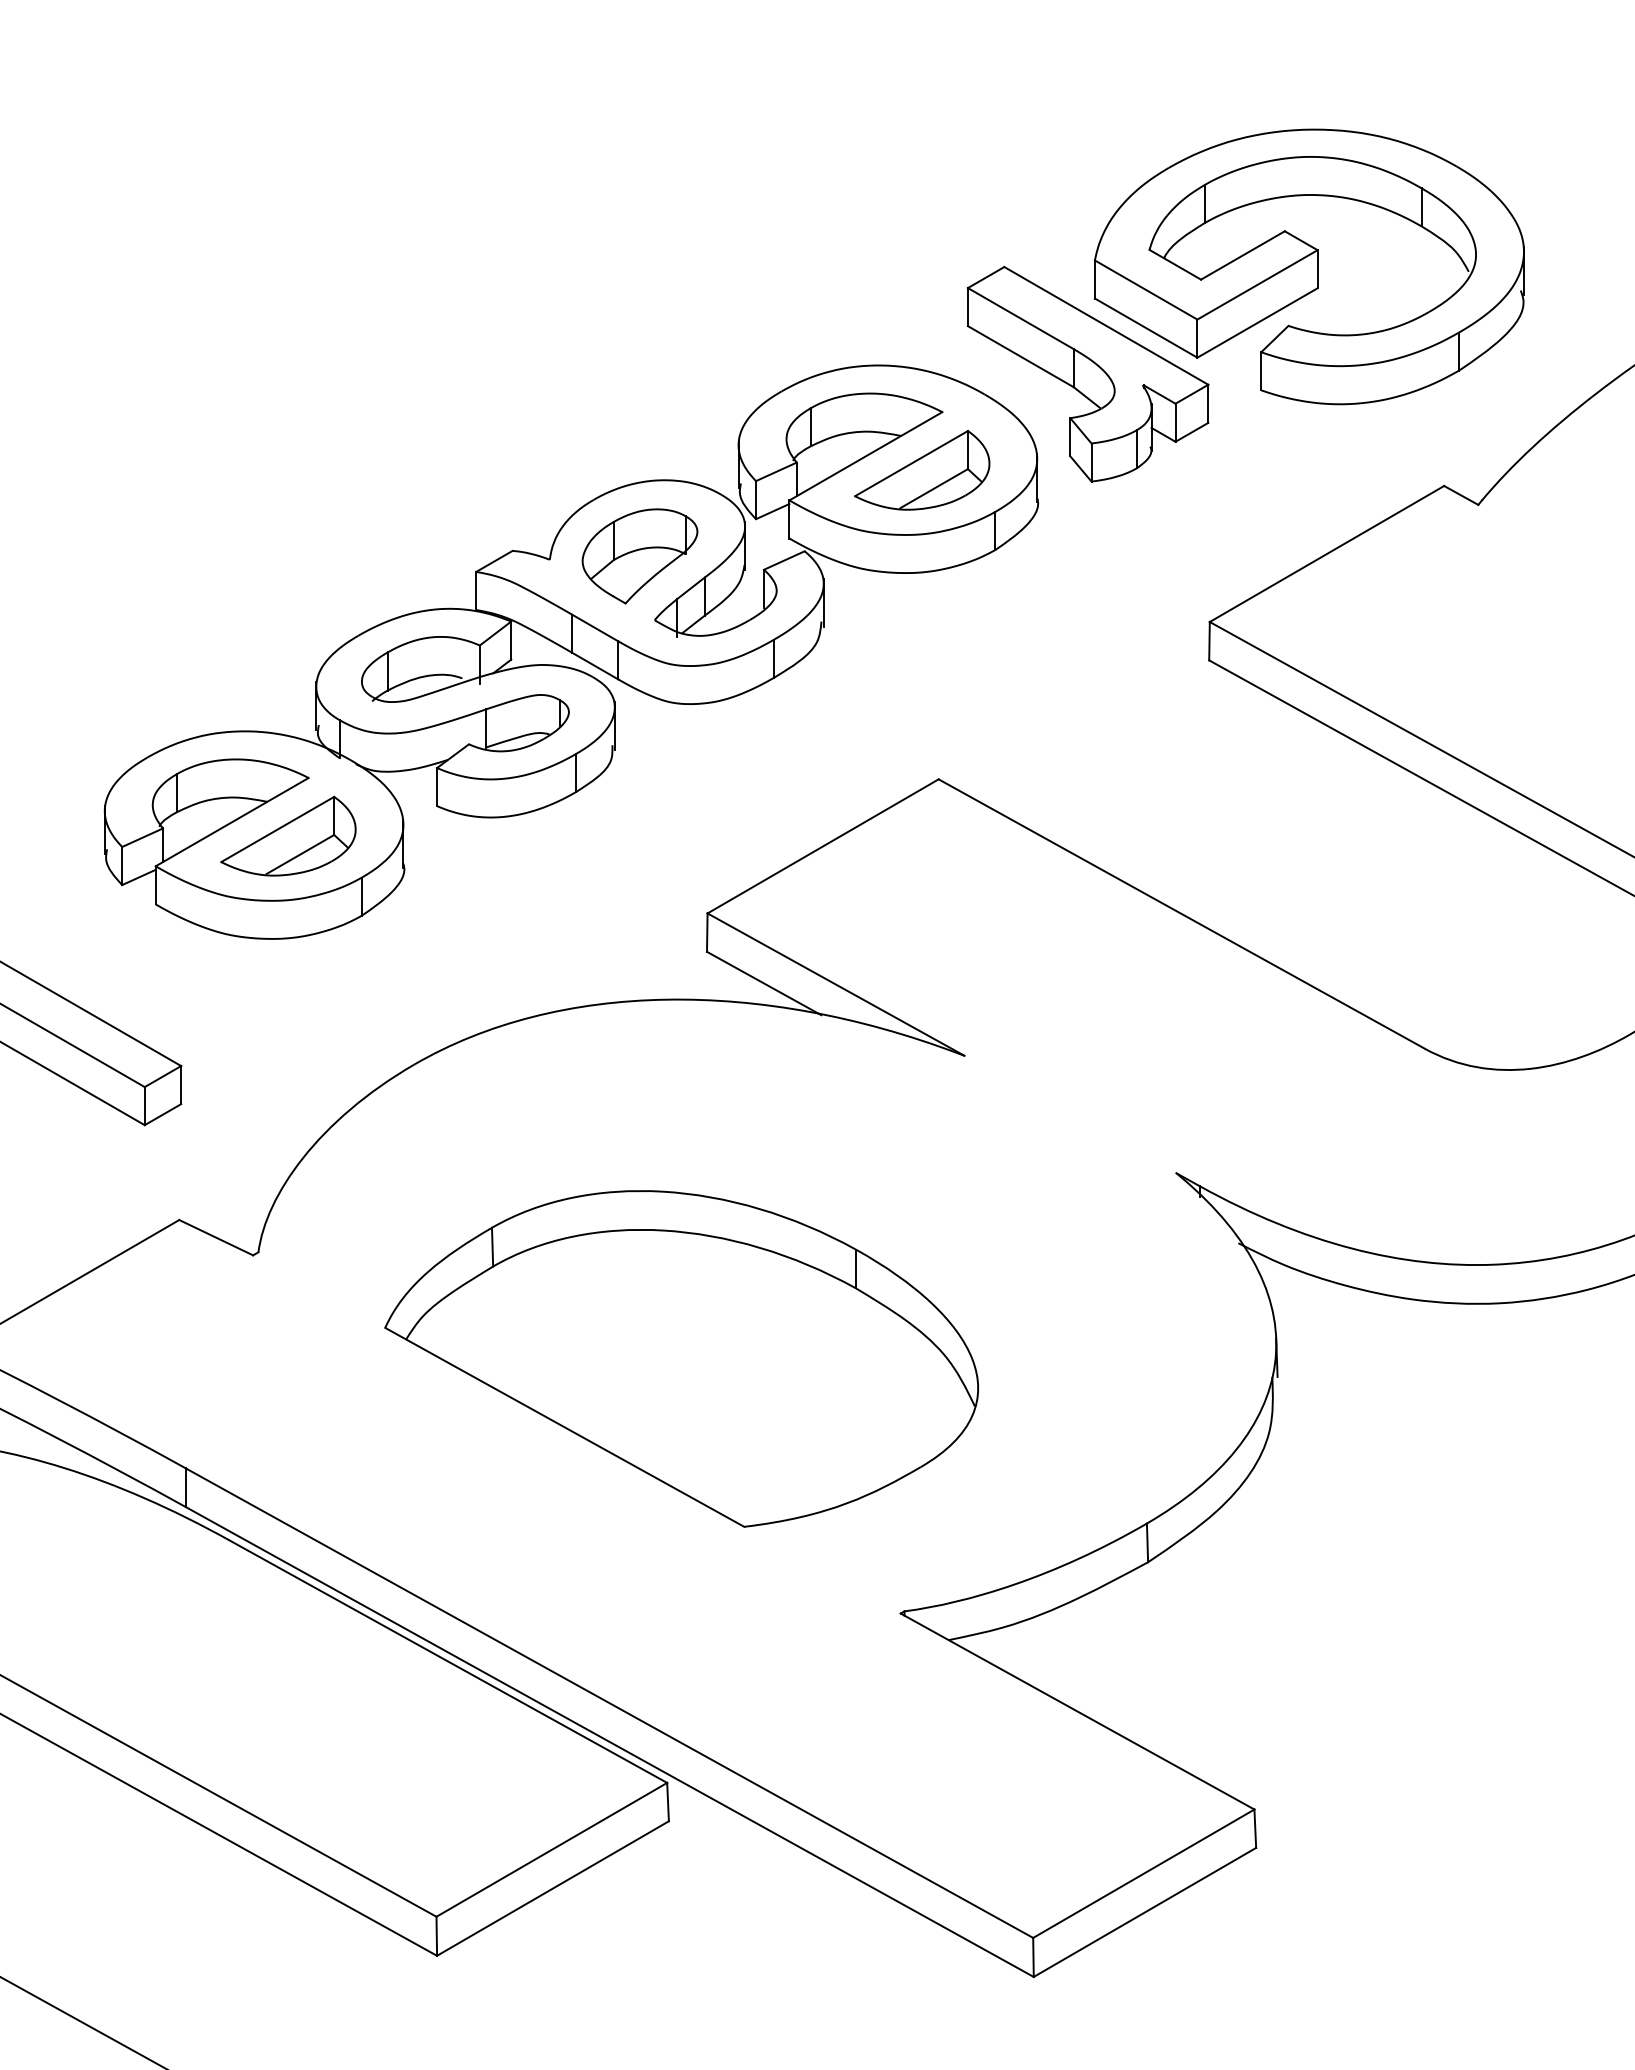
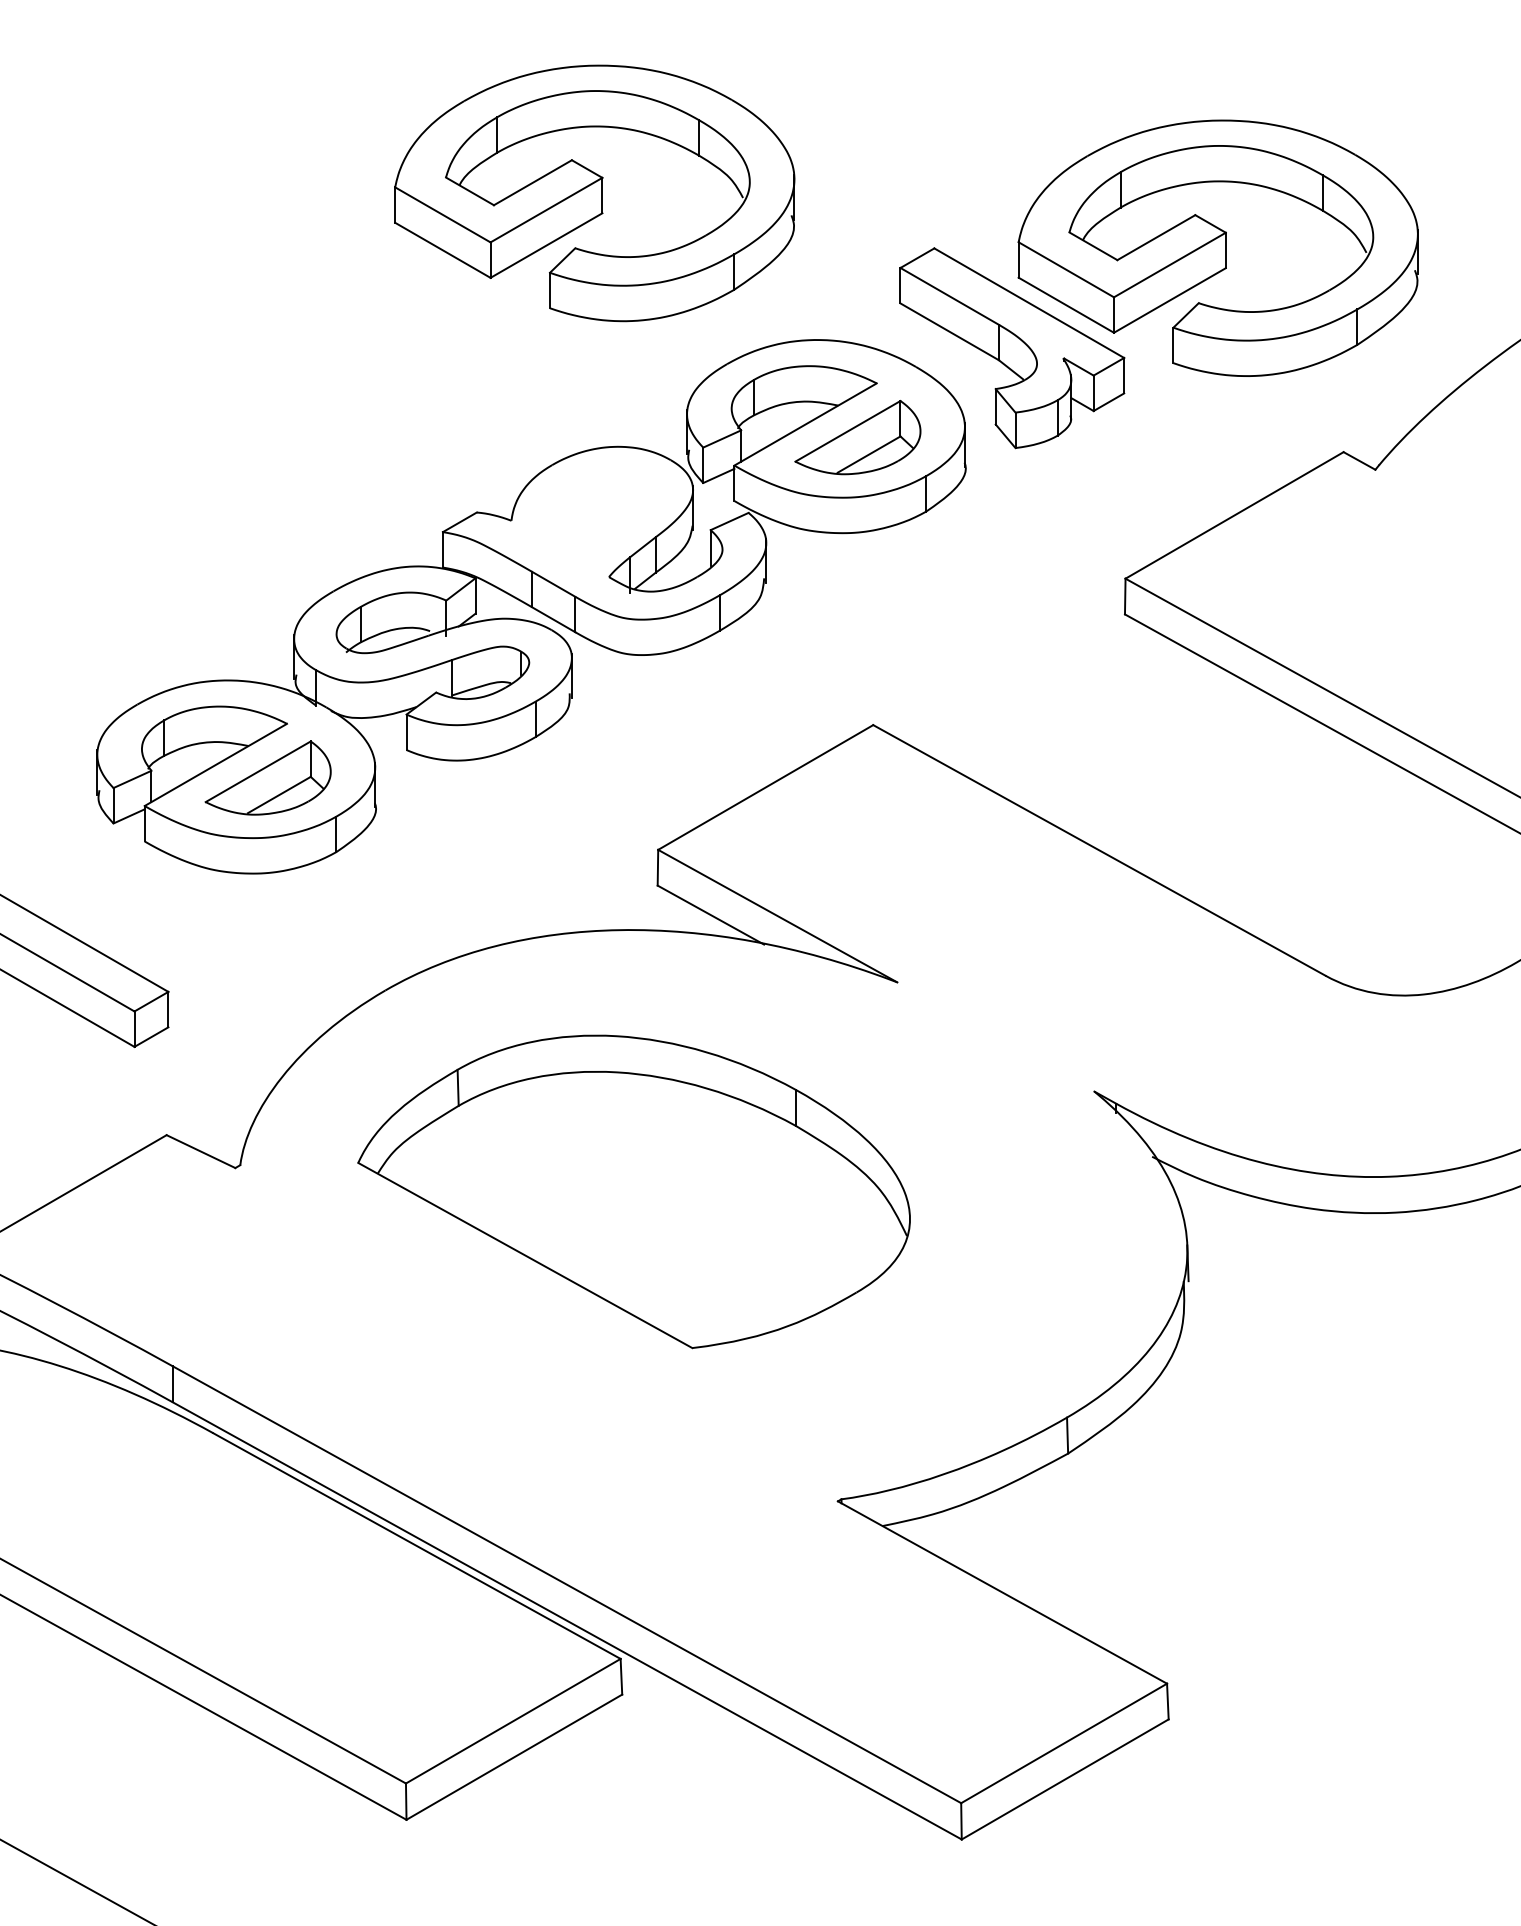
part: (638, 207) -> (593, 193), added
part: (639, 556) -> (594, 517), removed
part: (681, 1358) -> (633, 1191), moved

